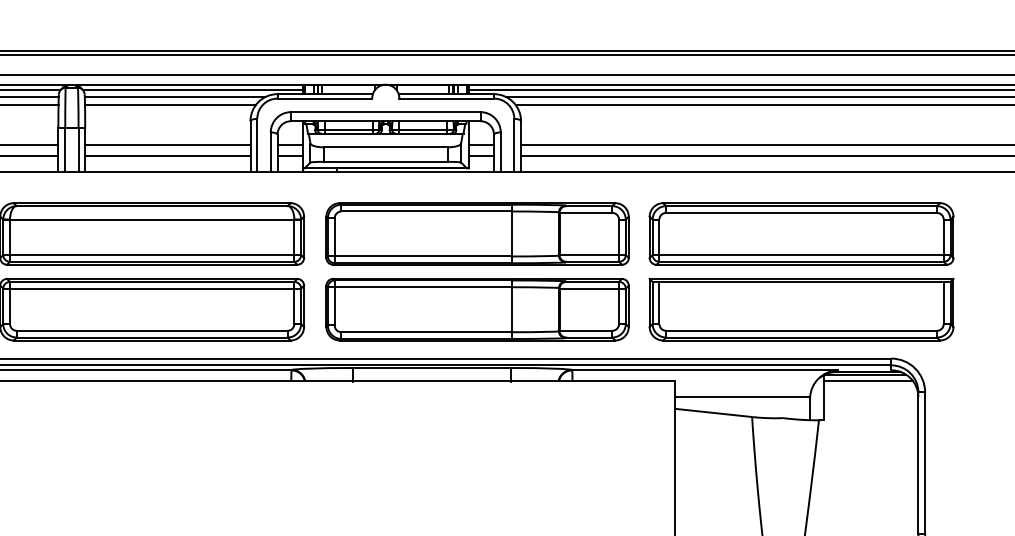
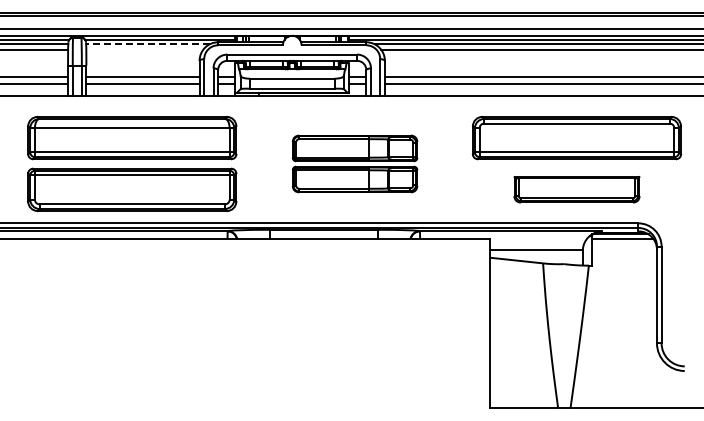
line: (174, 97) -> (147, 44), solid -> dashed
line: (170, 104) -> (144, 49), removed
part: (476, 271) -> (354, 163), size x0.6
part: (800, 309) -> (576, 189), size x0.6

